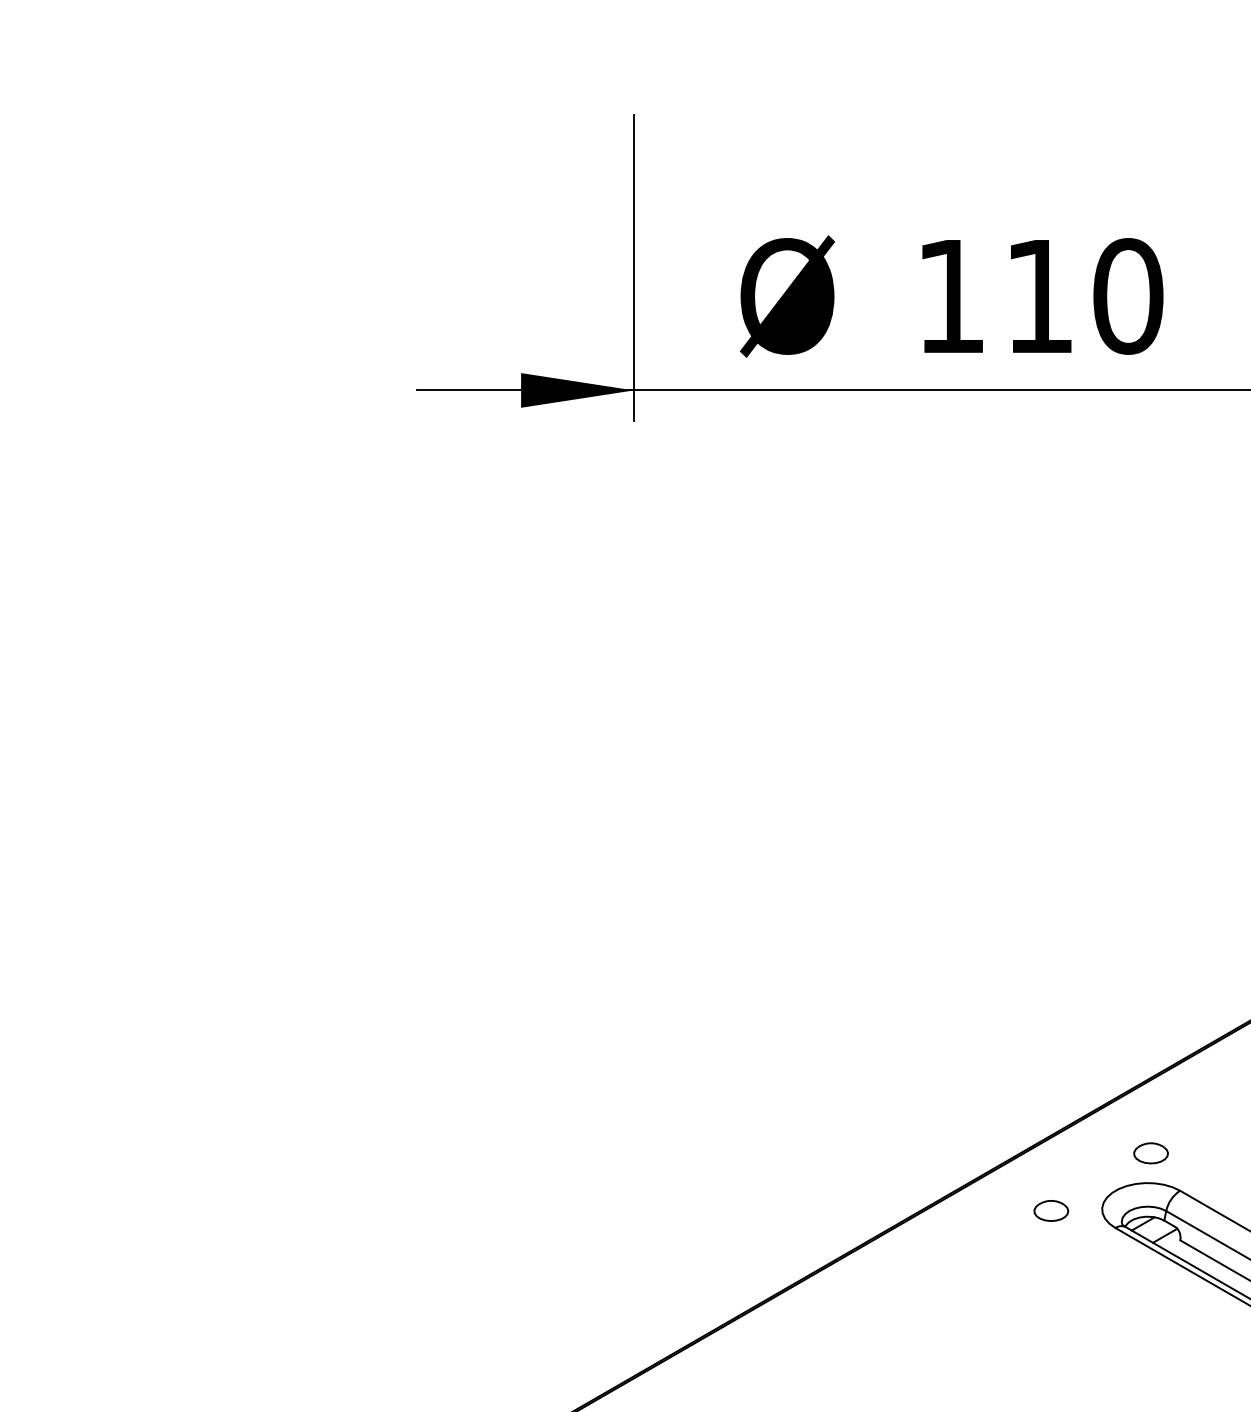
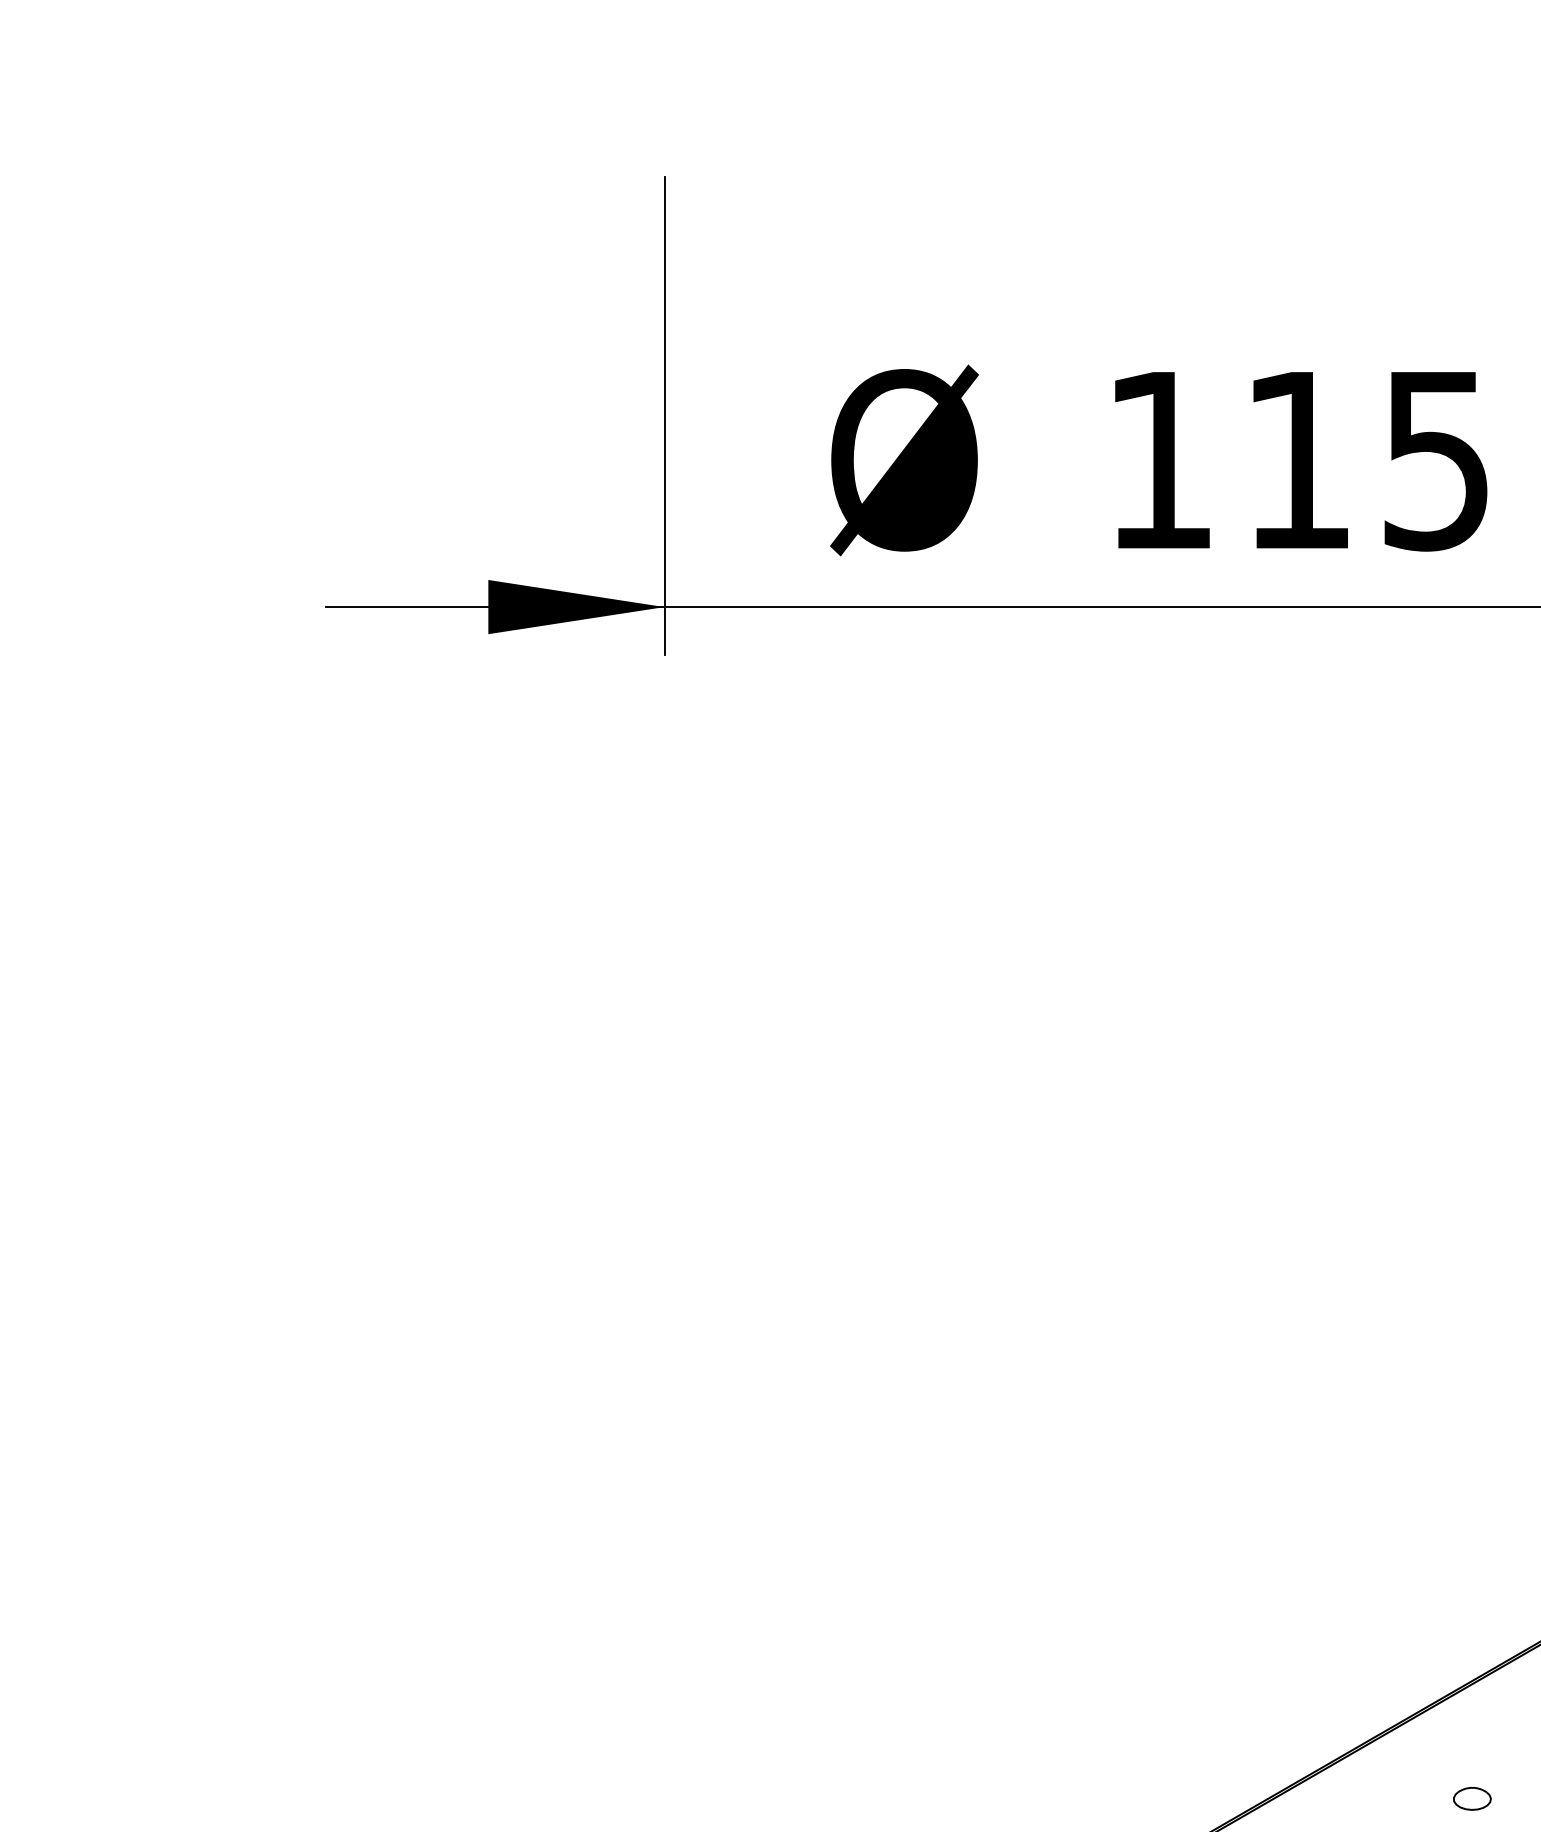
text: (1128, 296) -> (1437, 460), 110 -> 115
part: (1150, 1153) -> (1471, 1798), size x0.7

